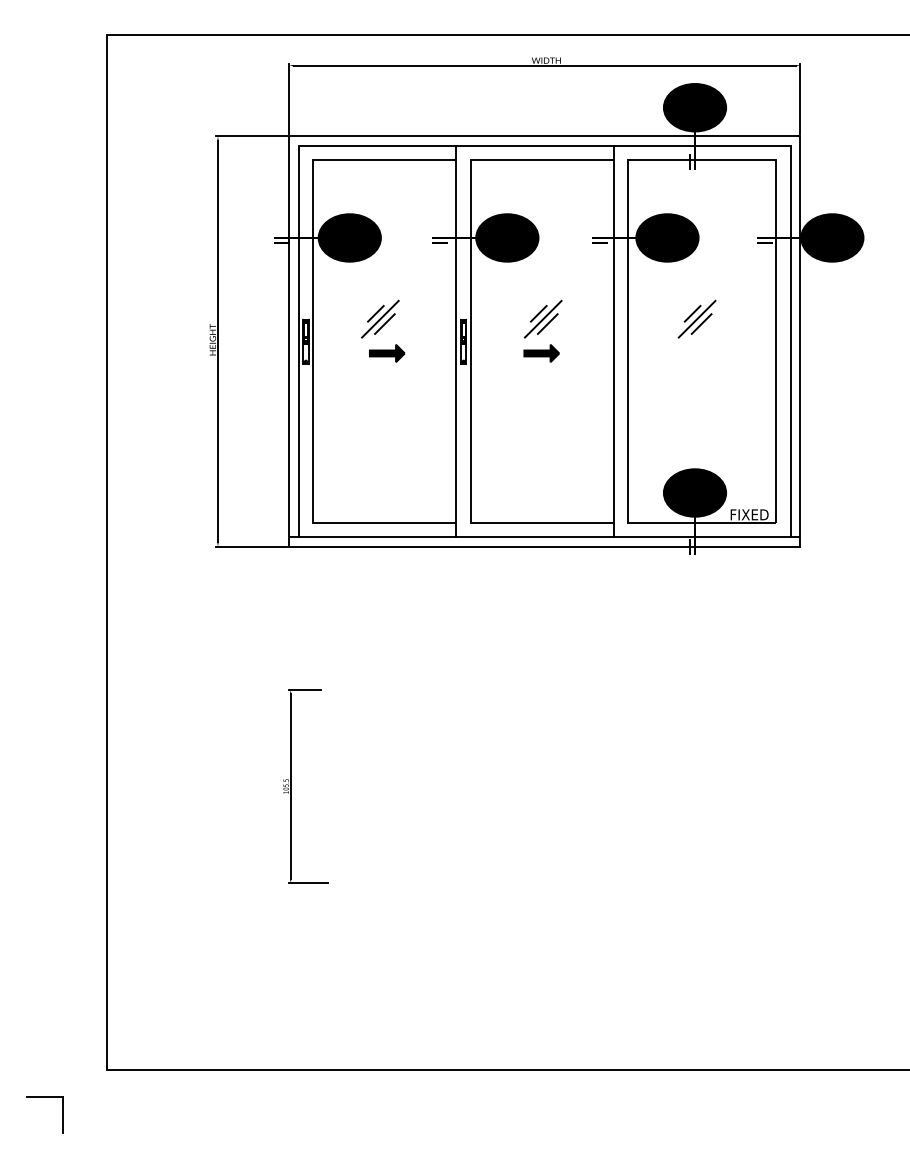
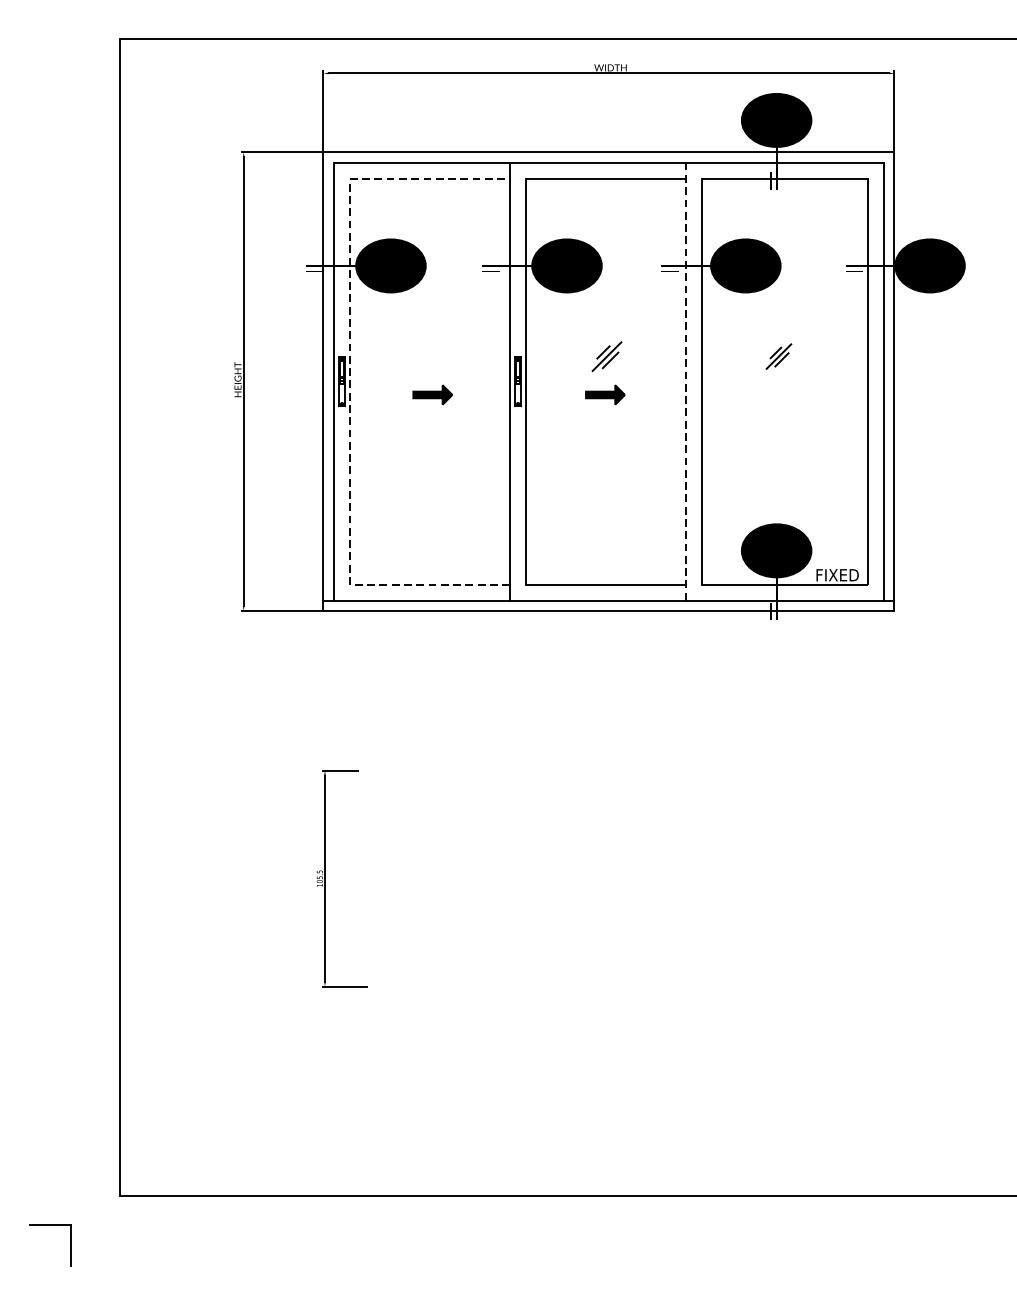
part: (380, 318) -> (425, 355), removed
part: (542, 318) -> (606, 355), size x0.7
part: (696, 318) -> (778, 355), size x0.6
line: (313, 341) -> (350, 381), solid -> dashed
line: (614, 341) -> (686, 381), solid -> dashed

